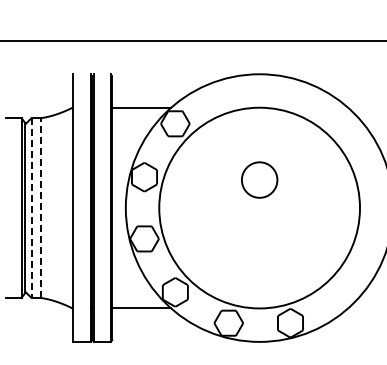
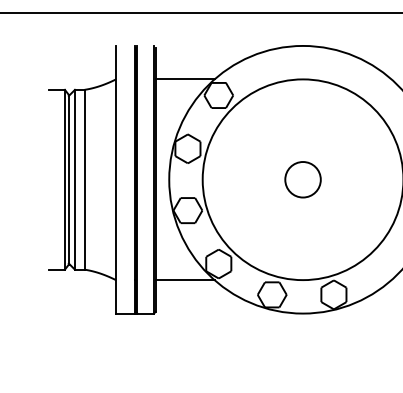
circle: (259, 179) -> (302, 179), moved
line: (31, 207) -> (74, 179), dashed -> solid
line: (41, 207) -> (84, 179), dashed -> solid

